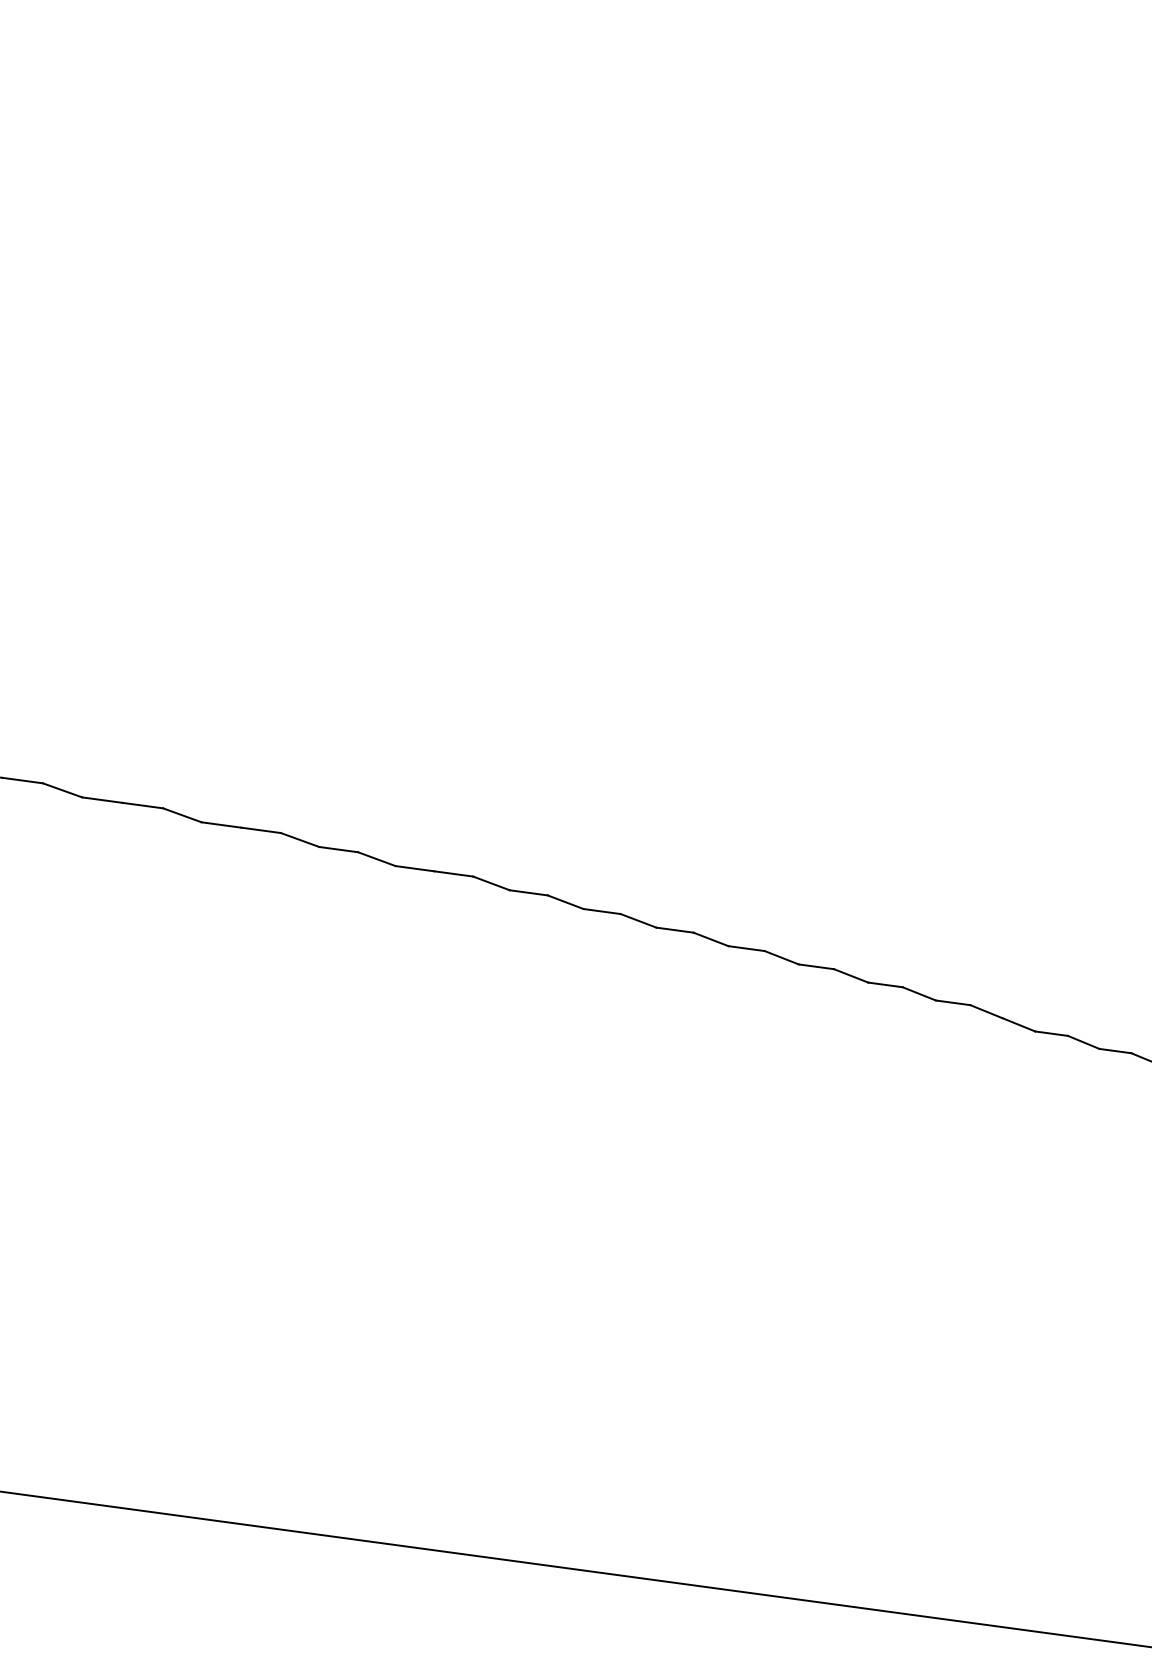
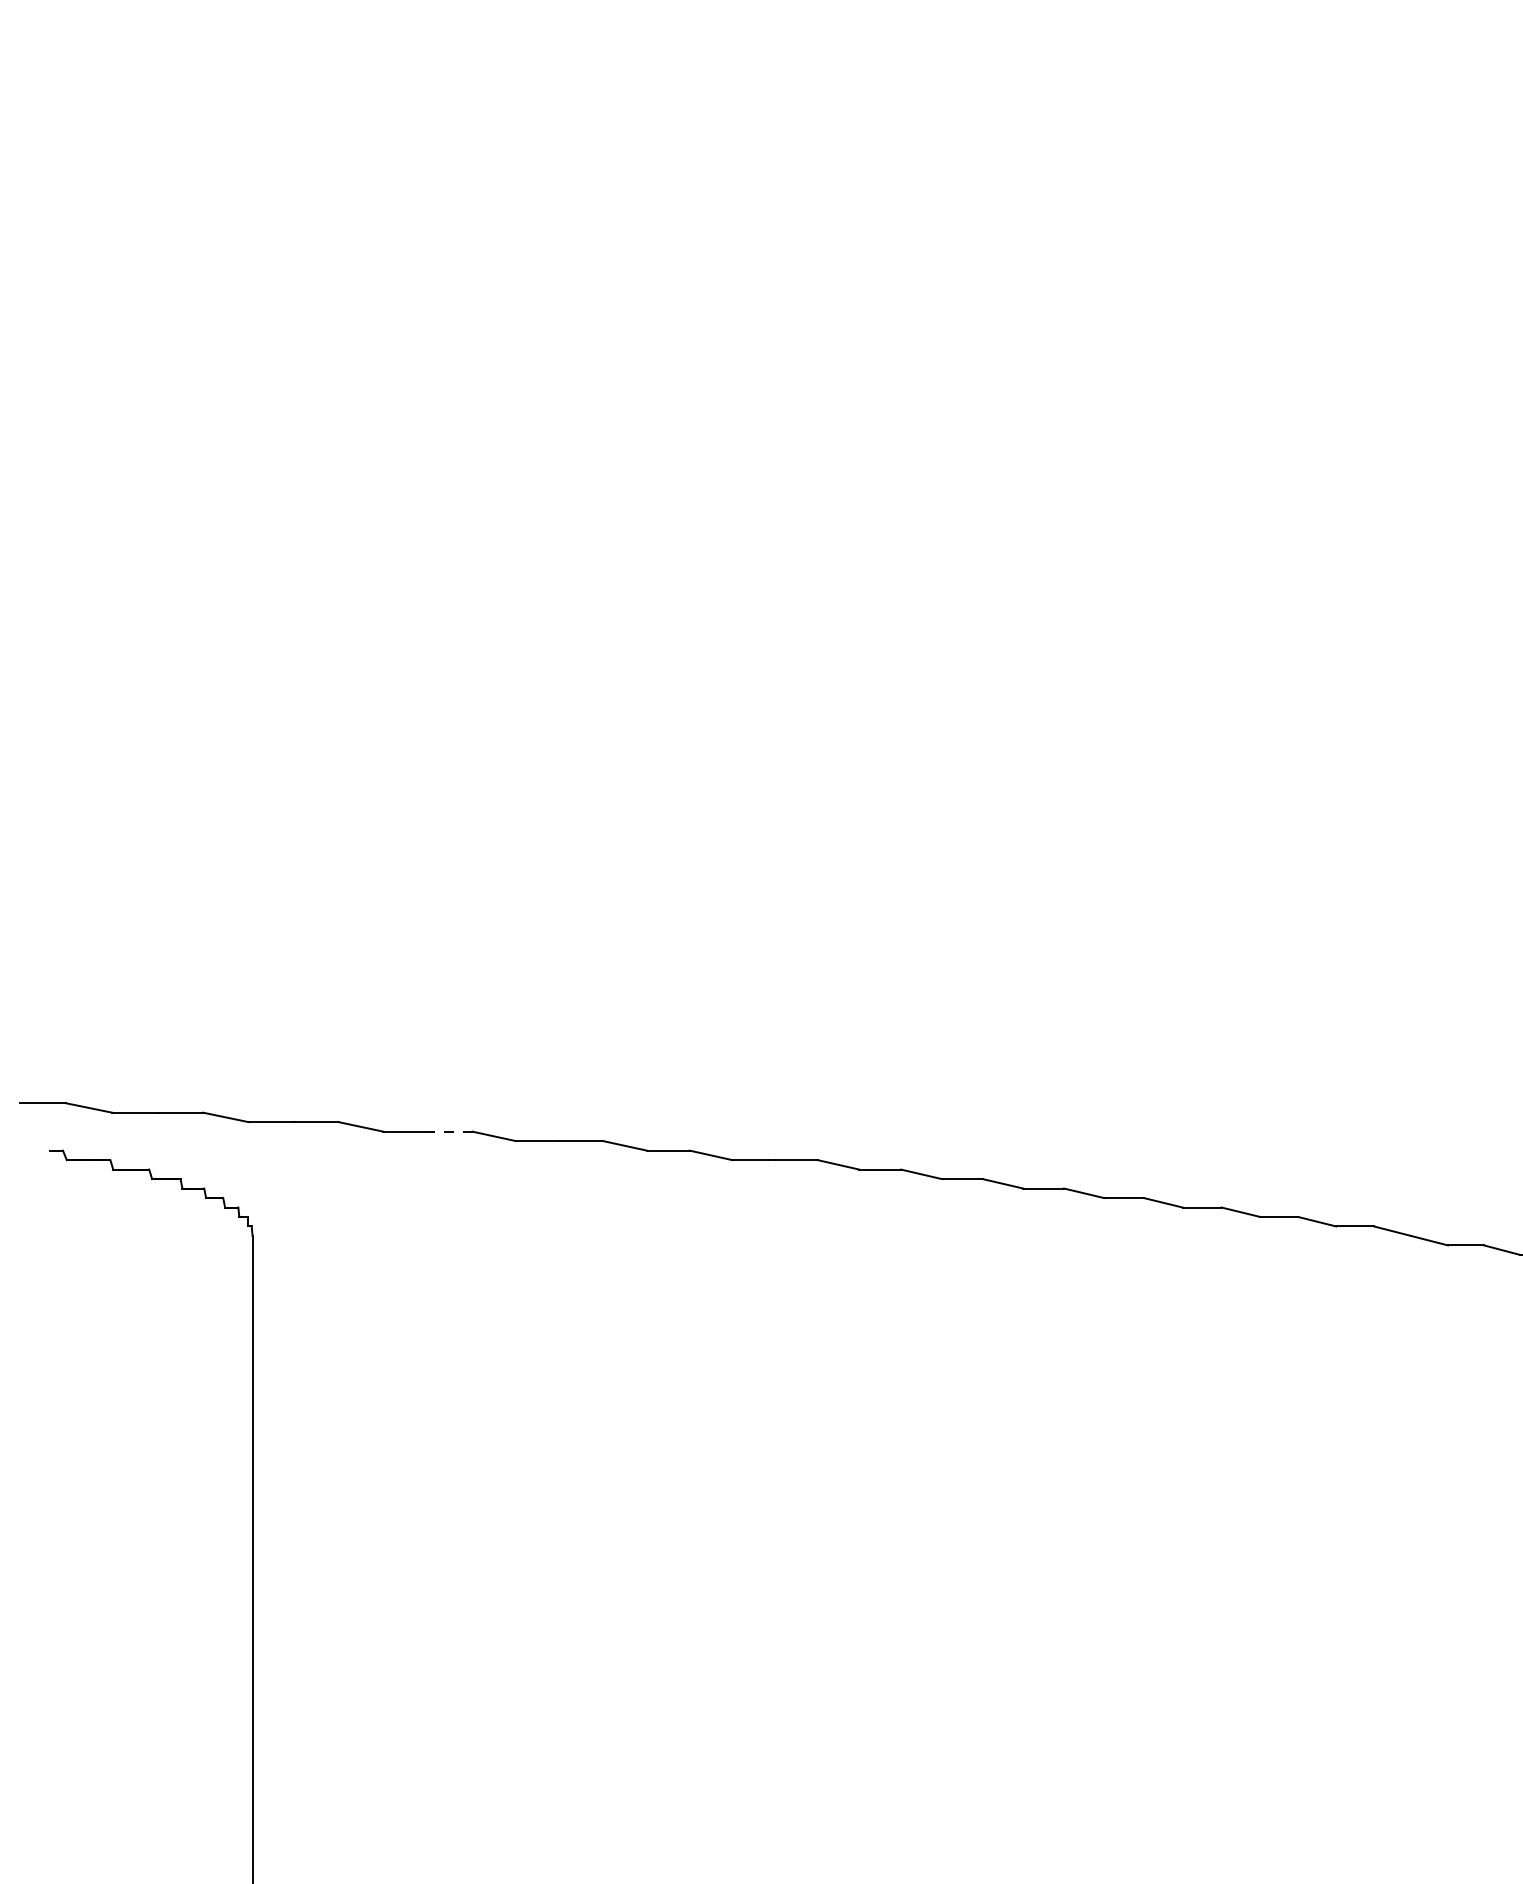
line: (142, 805) -> (449, 1131), solid -> dashed

